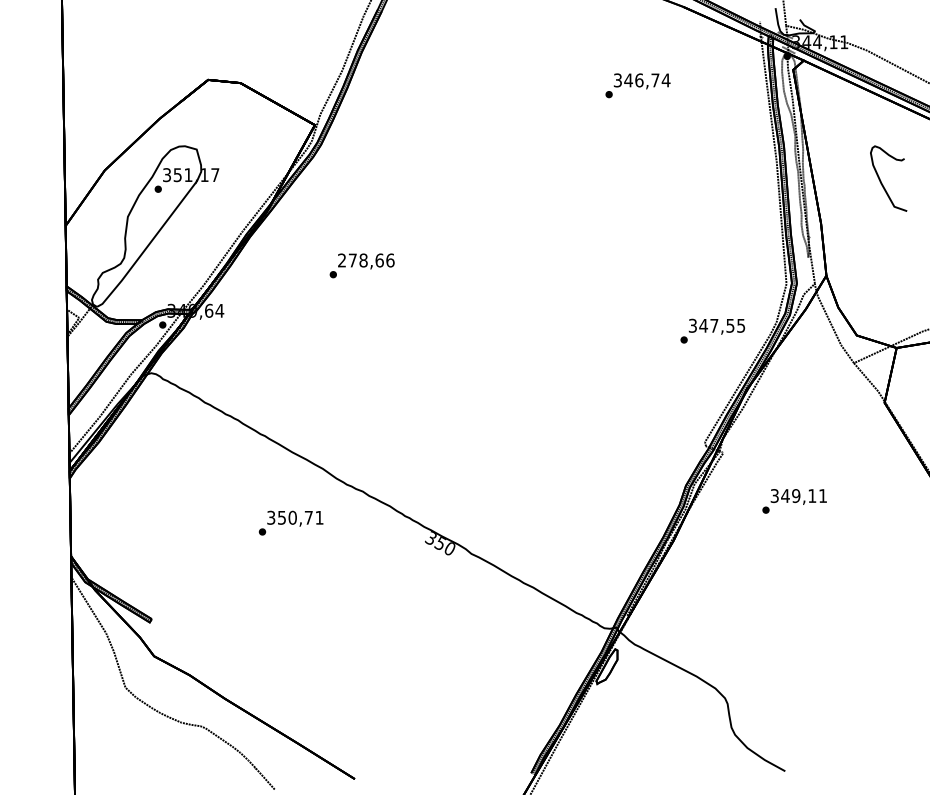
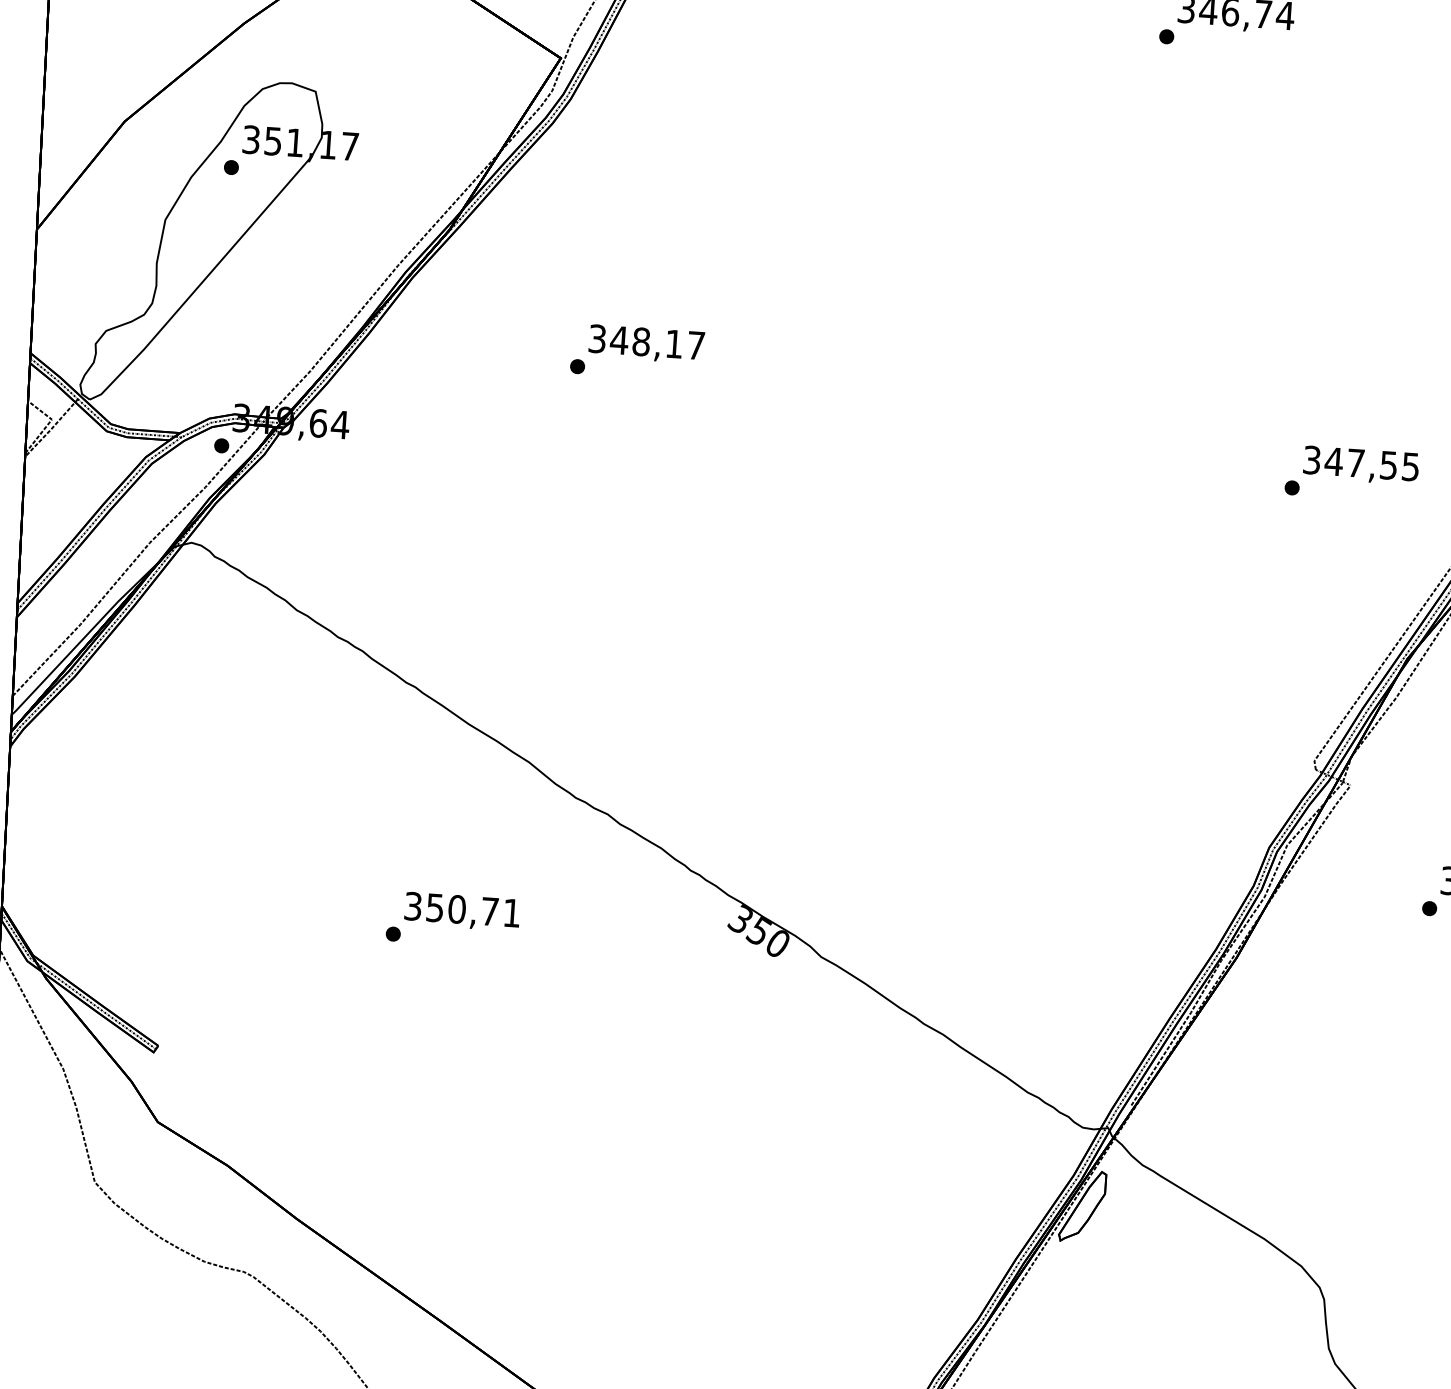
text: (366, 260) -> (647, 342), 278,66 -> 348,17
text: (712, 330) -> (1351, 472), moved
text: (290, 522) -> (451, 918), moved

